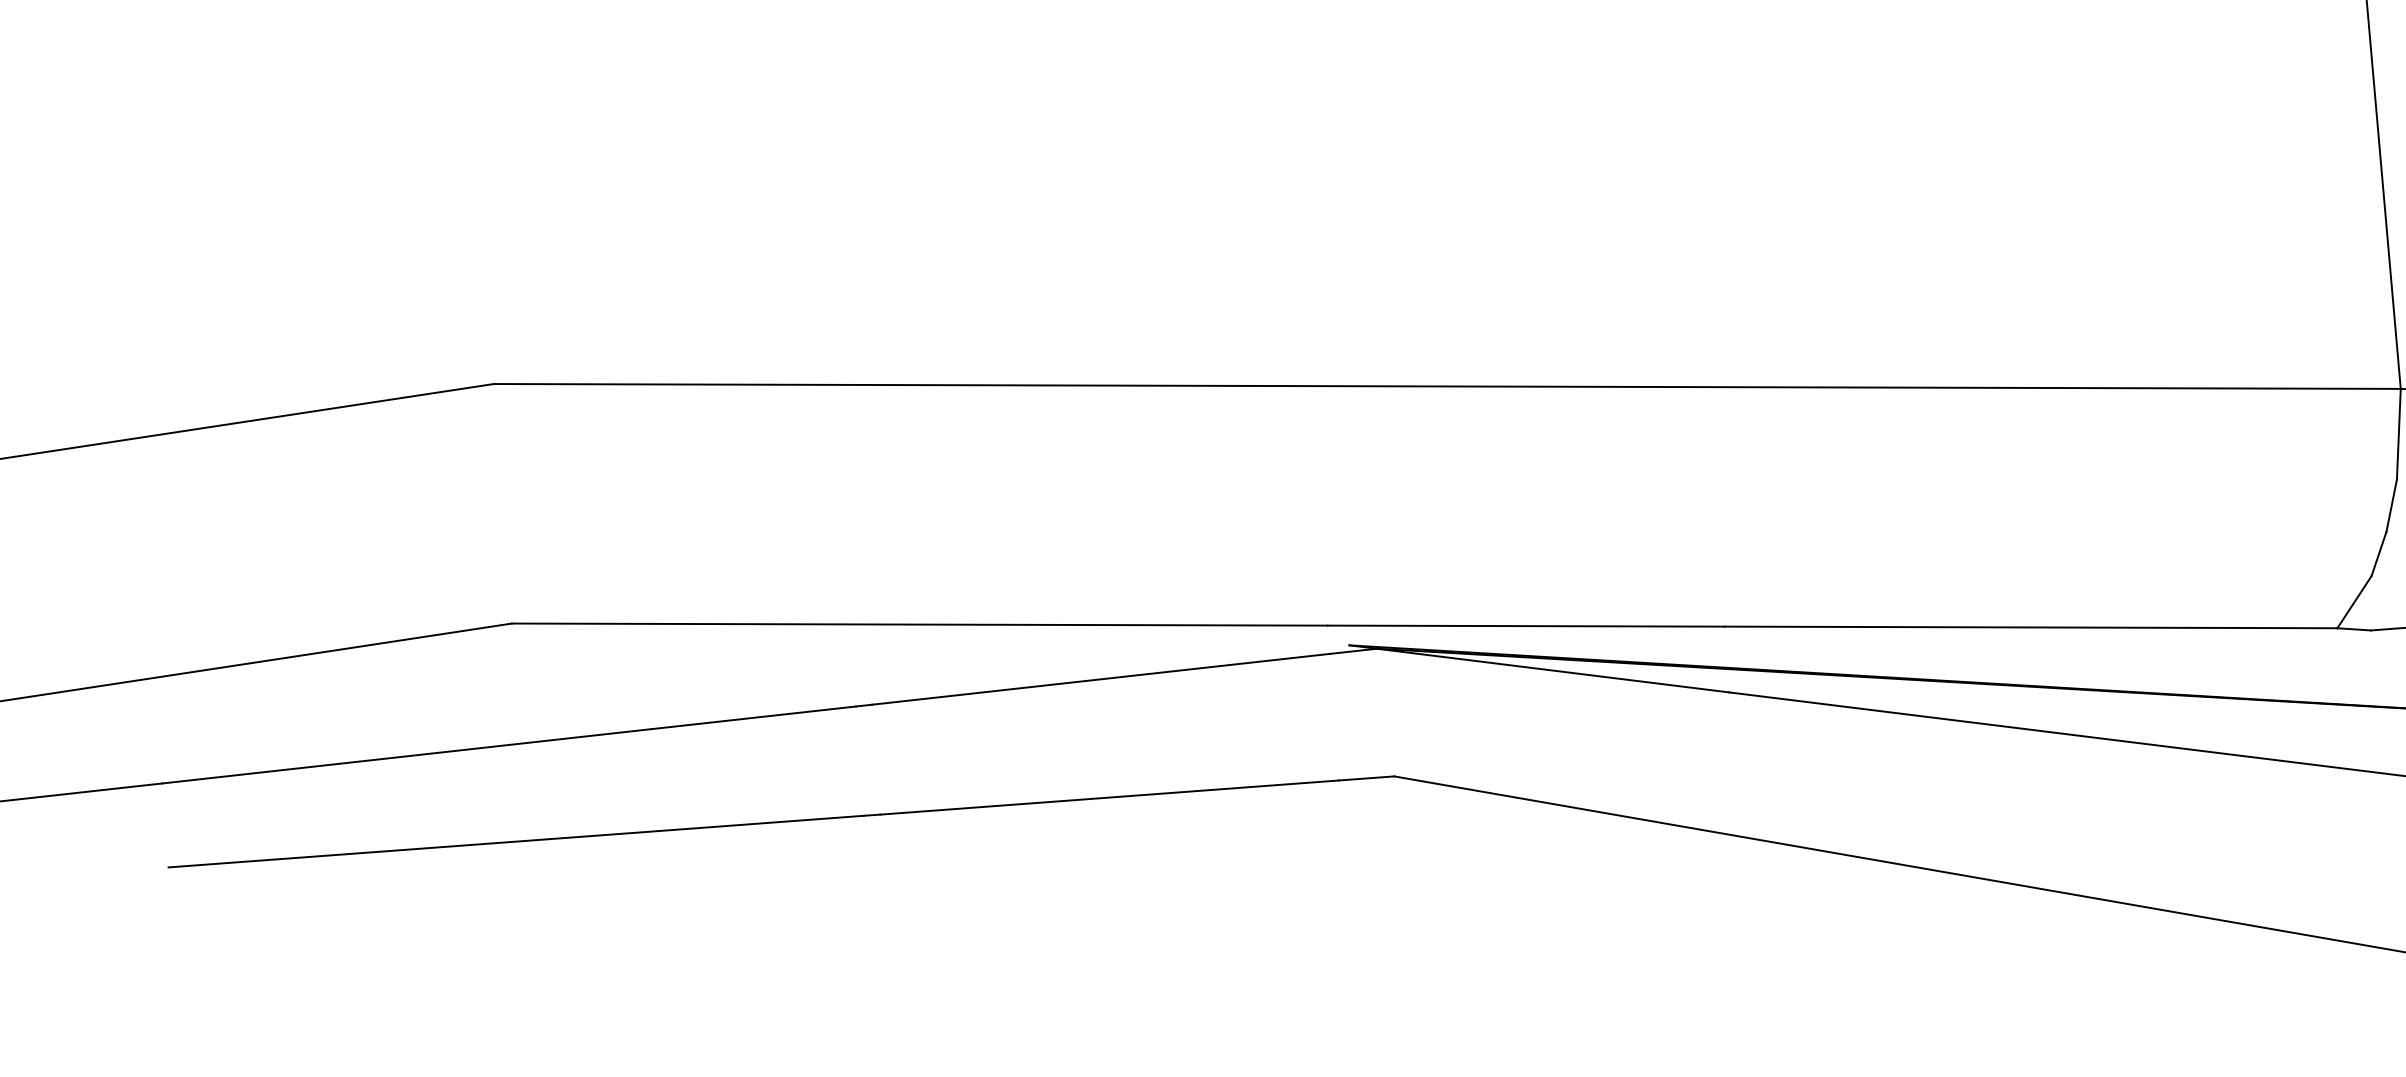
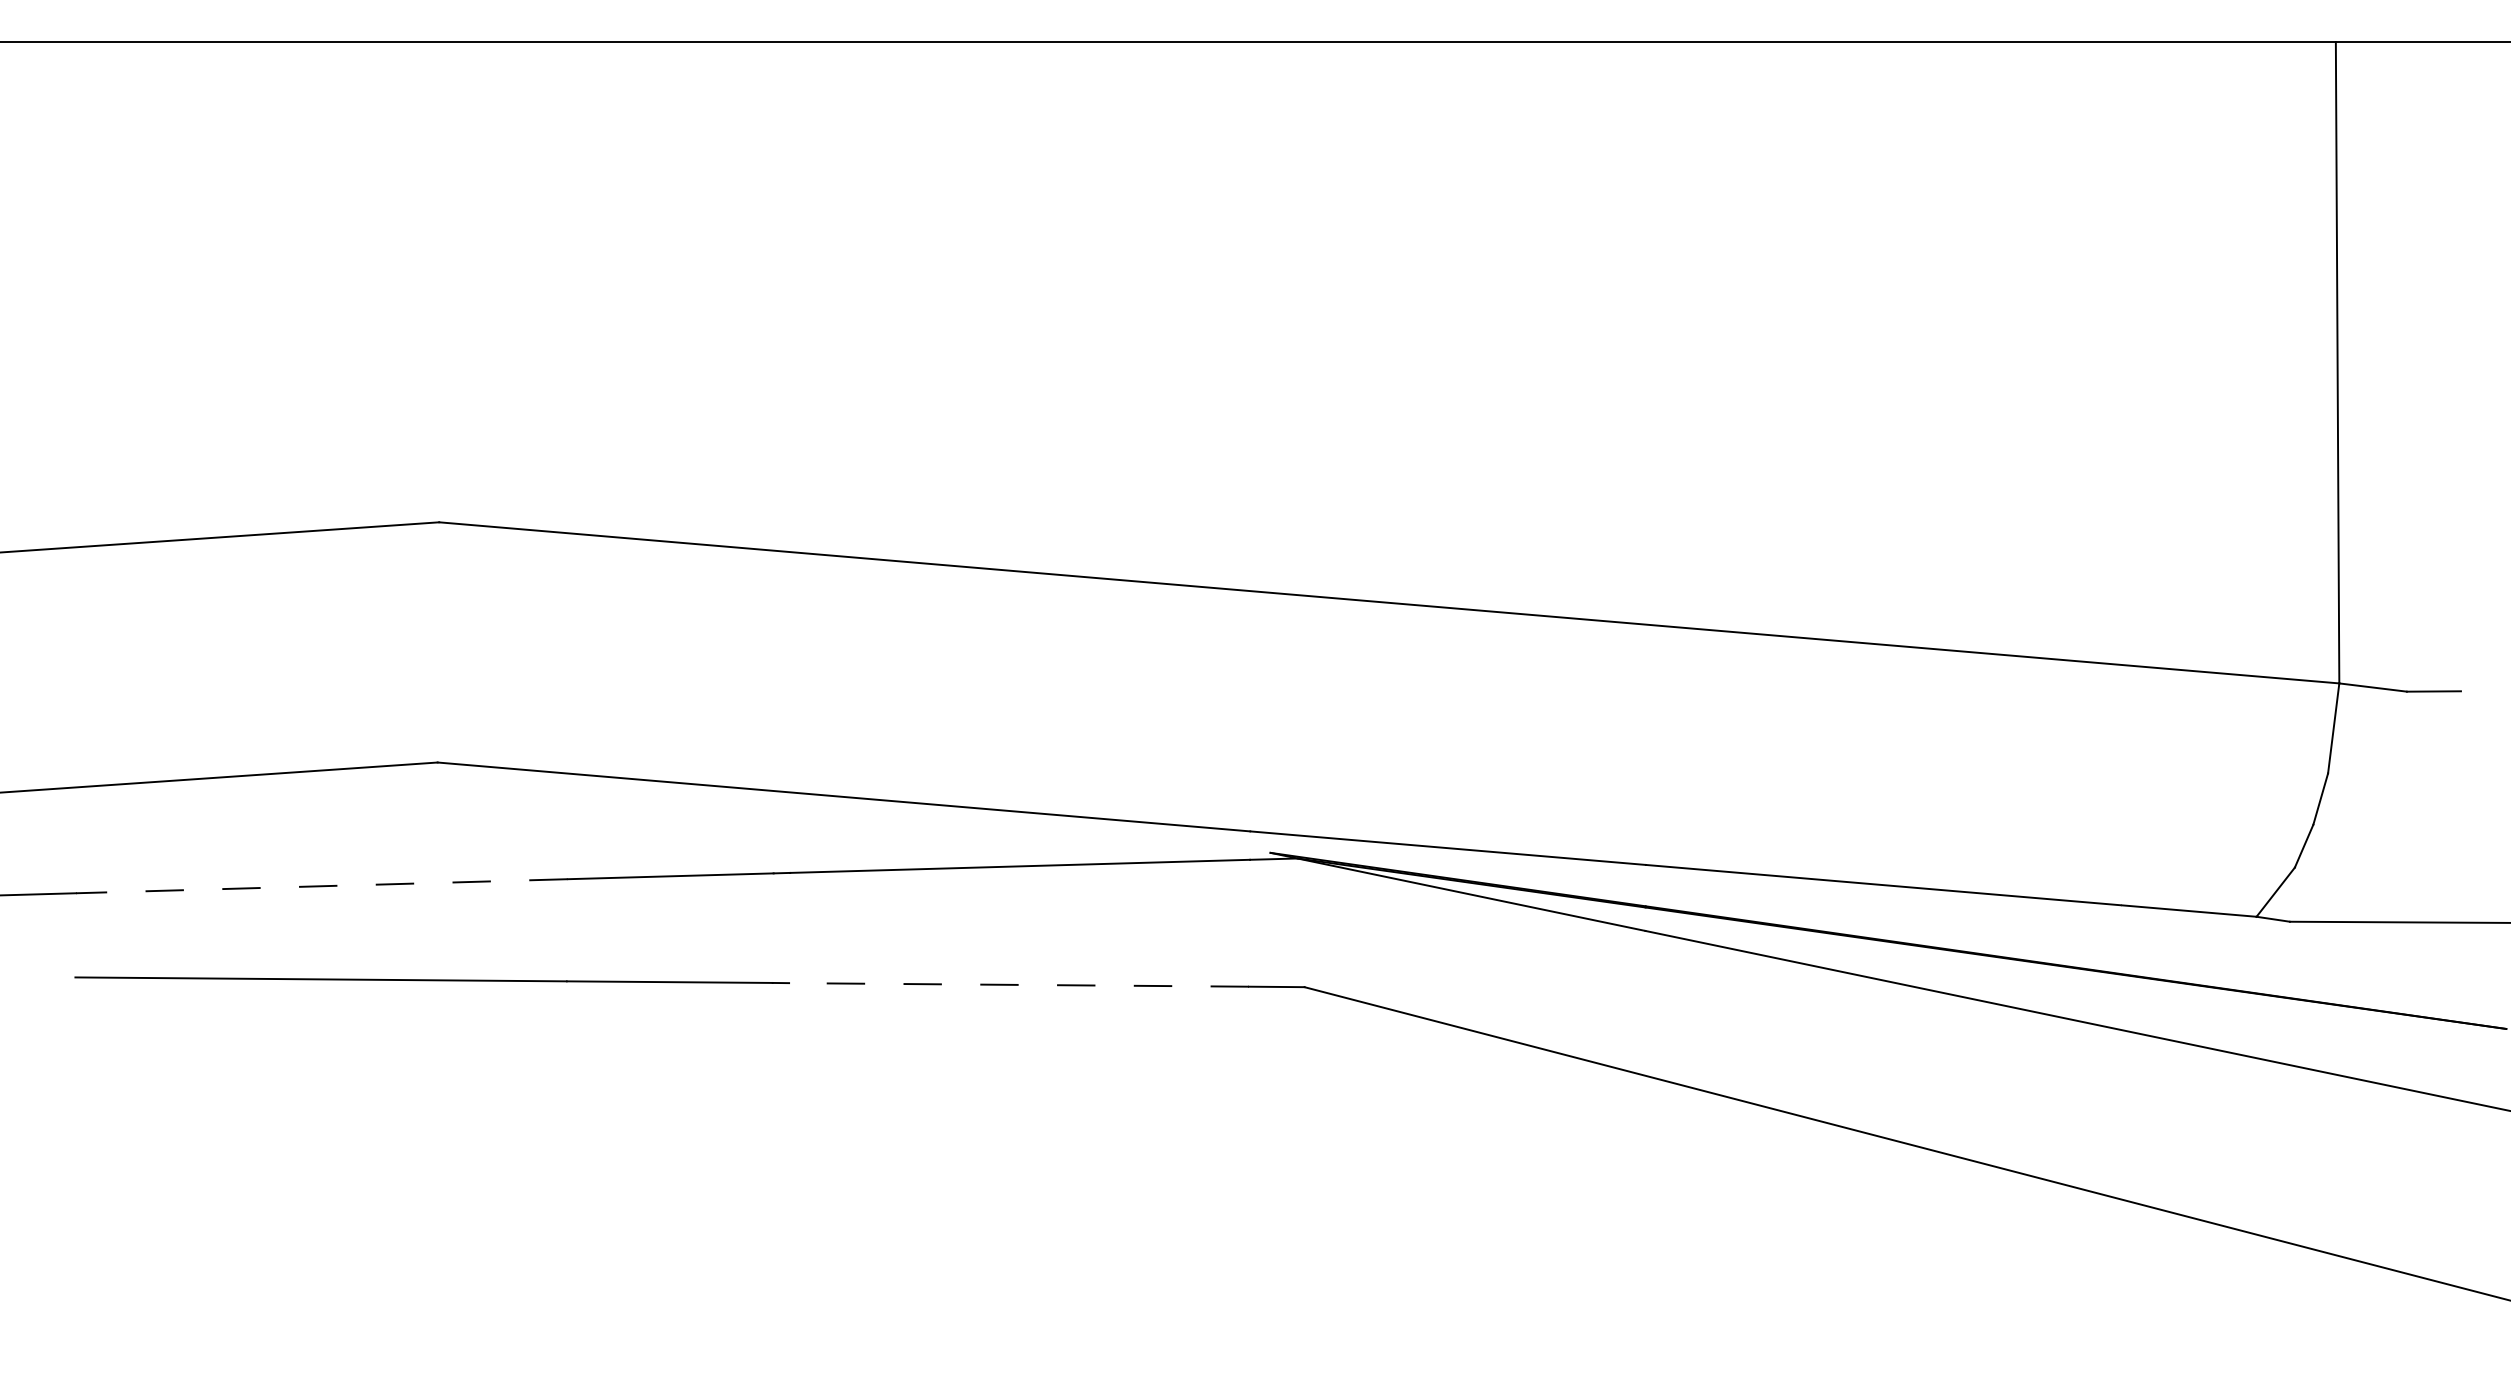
line: (406, 756) -> (321, 886), solid -> dashed
line: (1110, 797) -> (1019, 984), solid -> dashed

